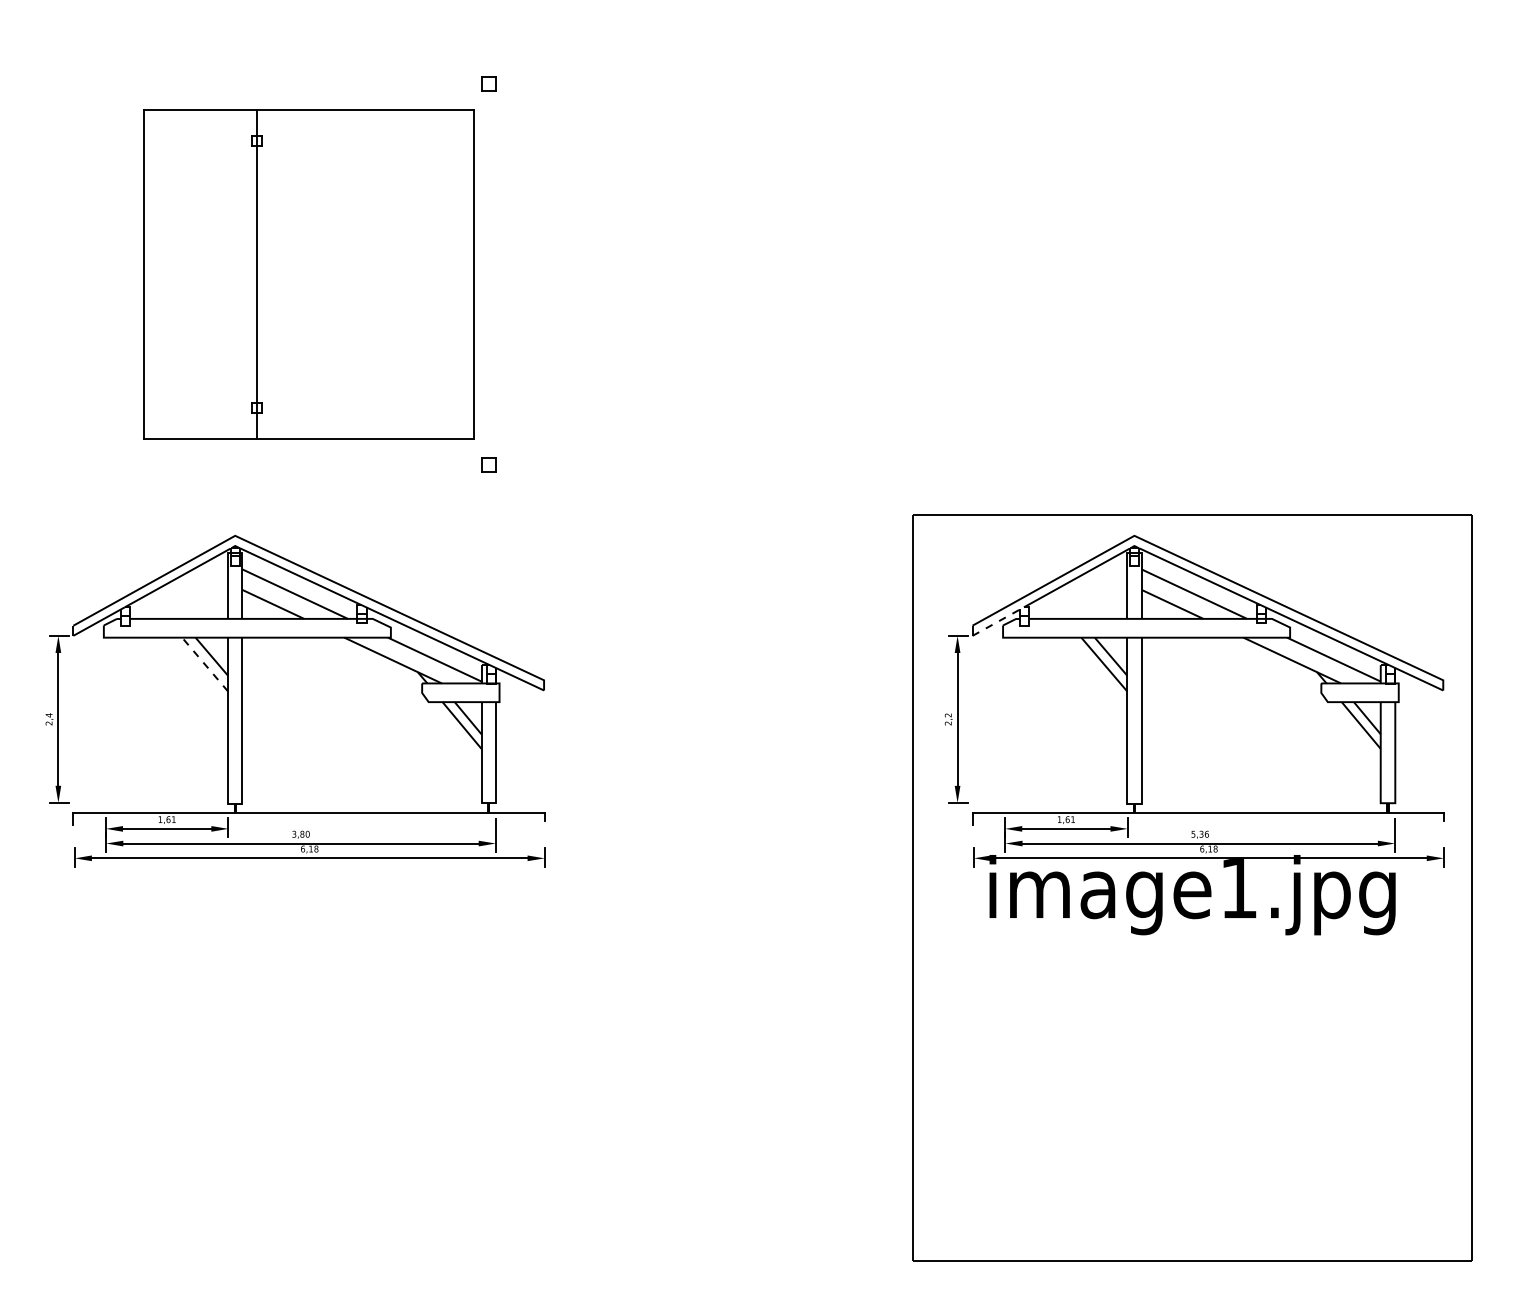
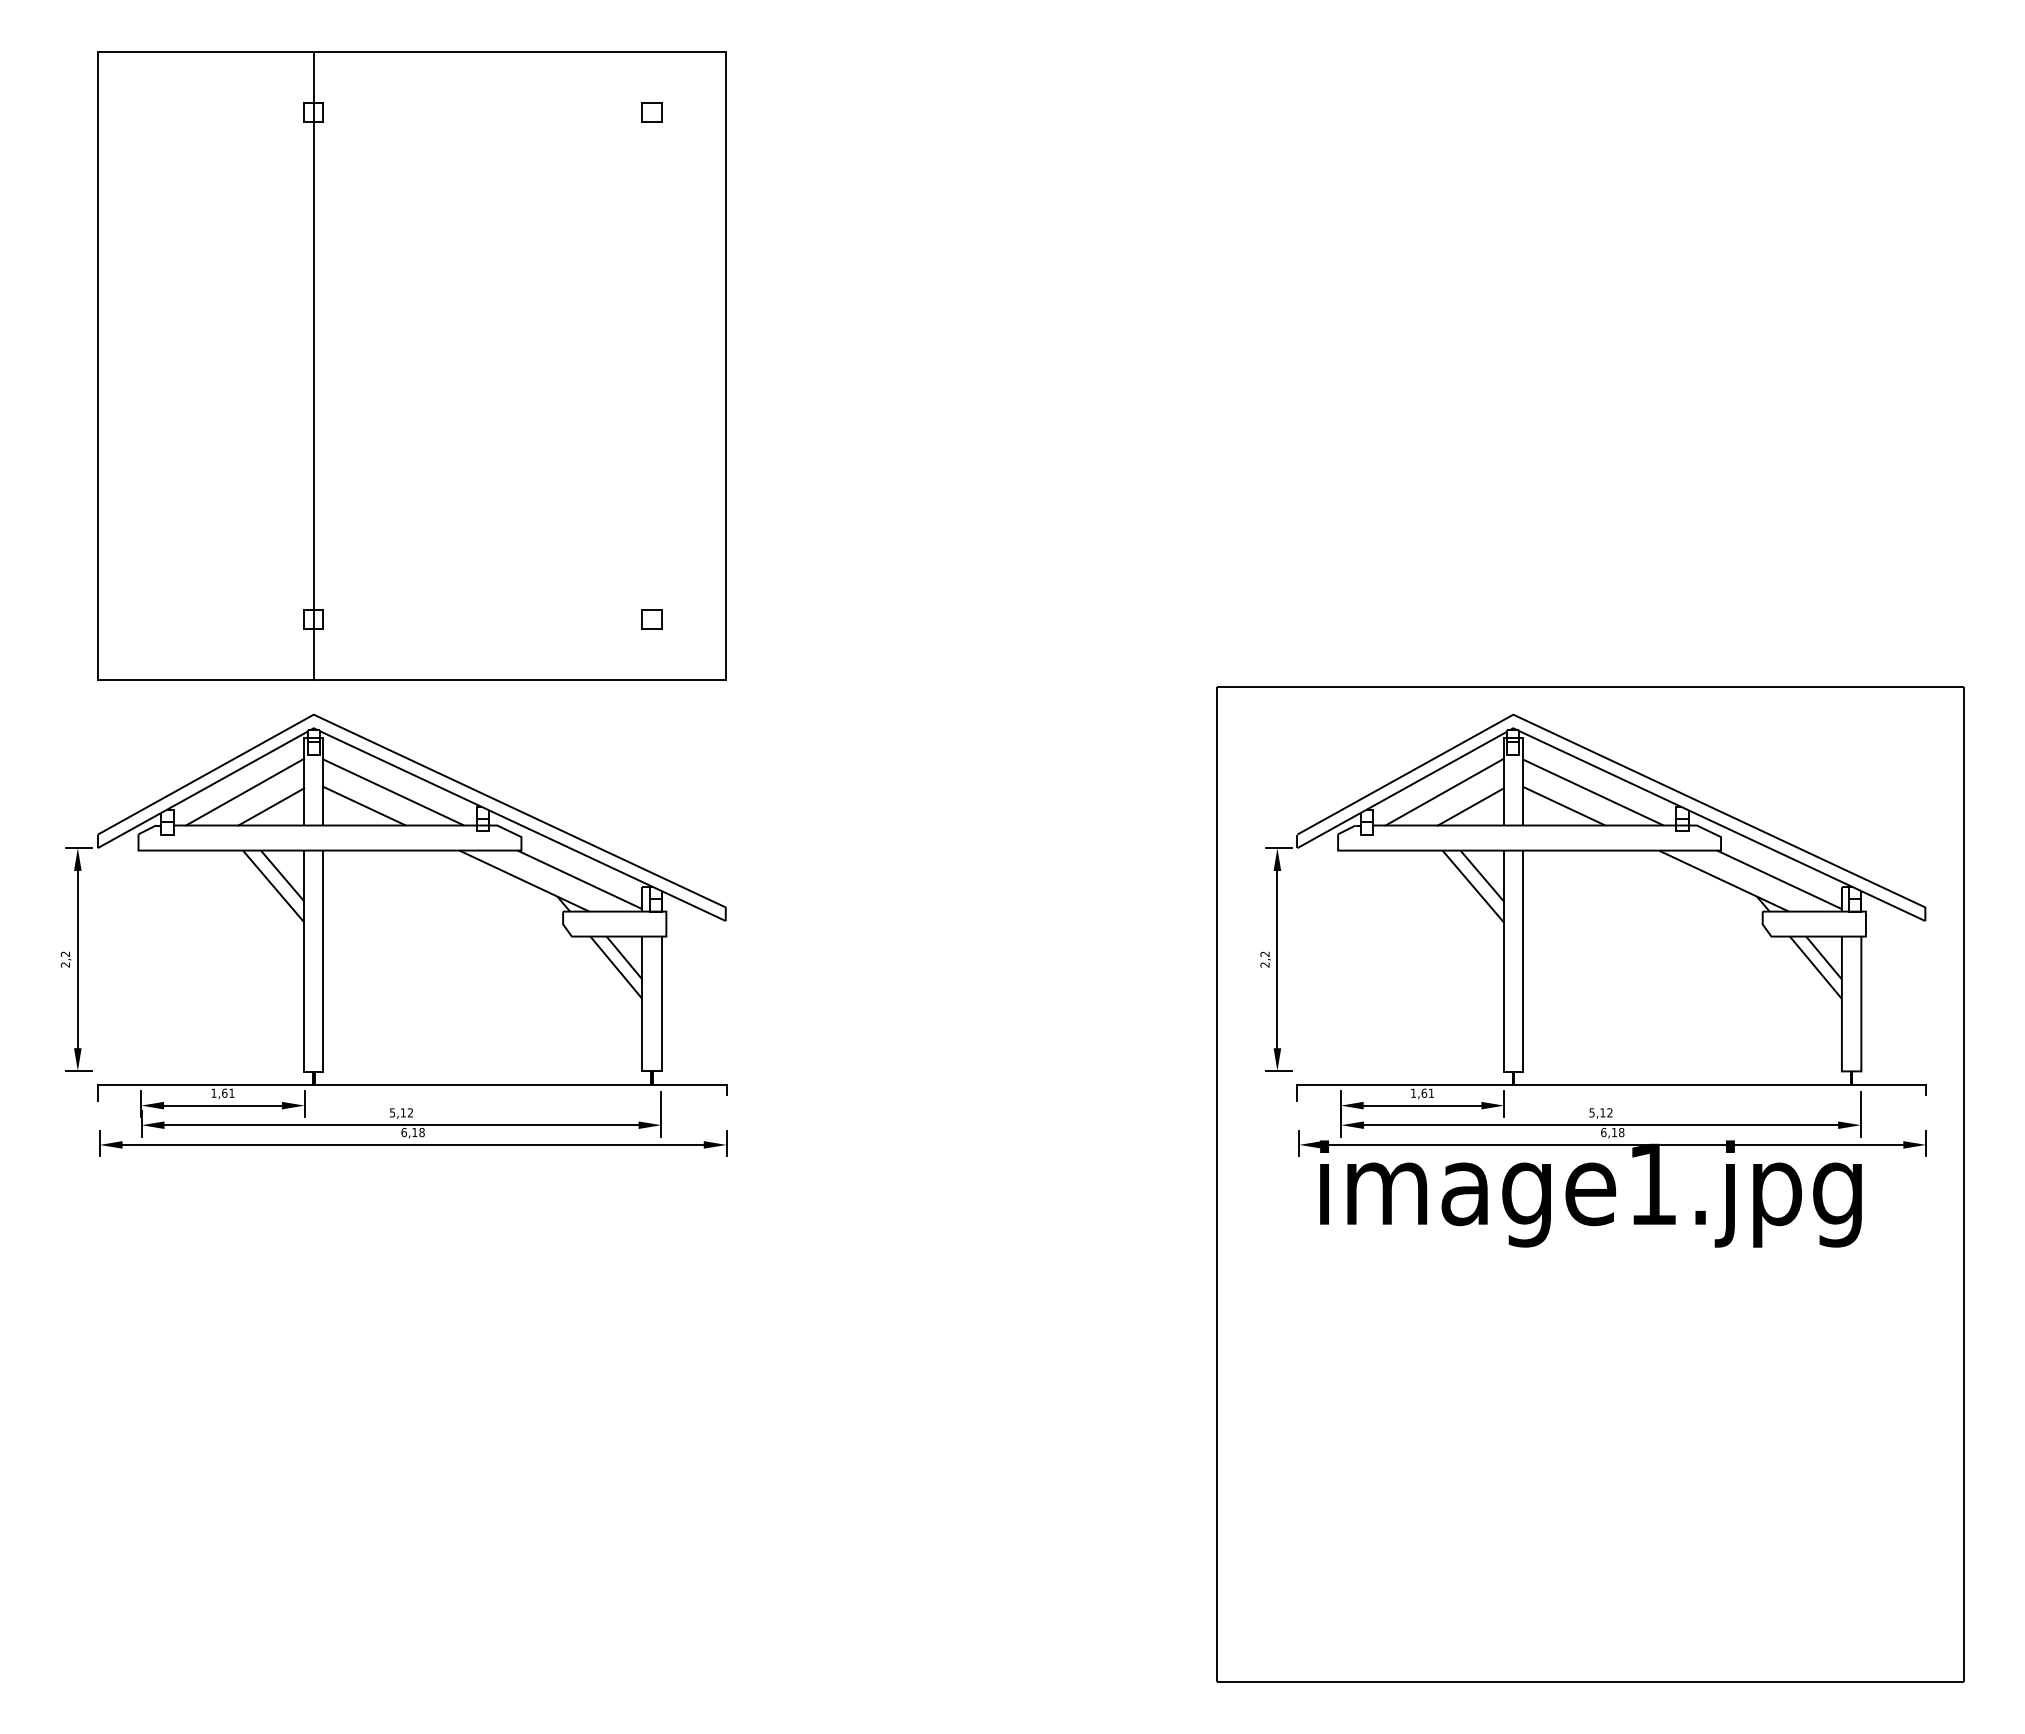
part: (308, 274) -> (411, 365), size x1.43
line: (184, 593) -> (245, 791), added
line: (1082, 593) -> (1444, 791), added
line: (203, 604) -> (271, 806), added
line: (1102, 604) -> (1470, 806), added
line: (998, 621) -> (1332, 828), dashed -> solid
line: (205, 664) -> (273, 886), dashed -> solid
text: (48, 715) -> (64, 954), 2,4 -> 2,2
text: (300, 834) -> (401, 1112), 3,80 -> 5,12
text: (1204, 834) -> (1606, 1112), 5,36 -> 5,12

